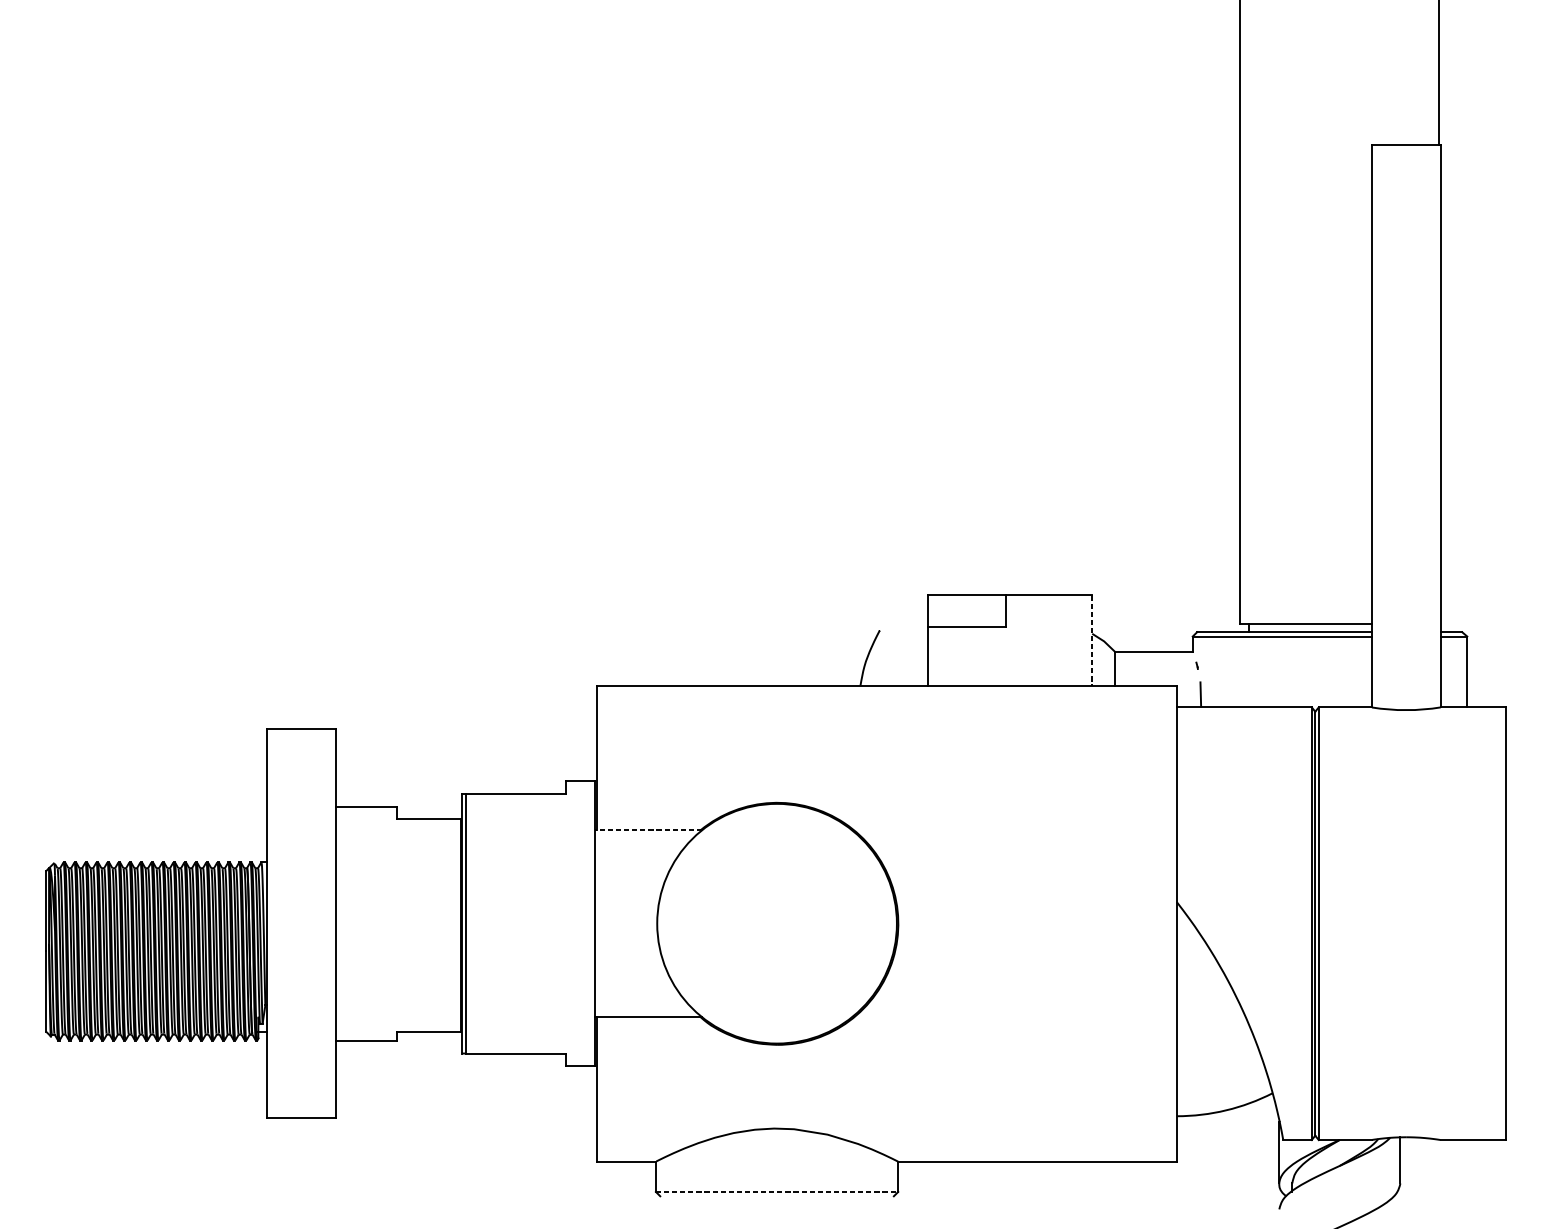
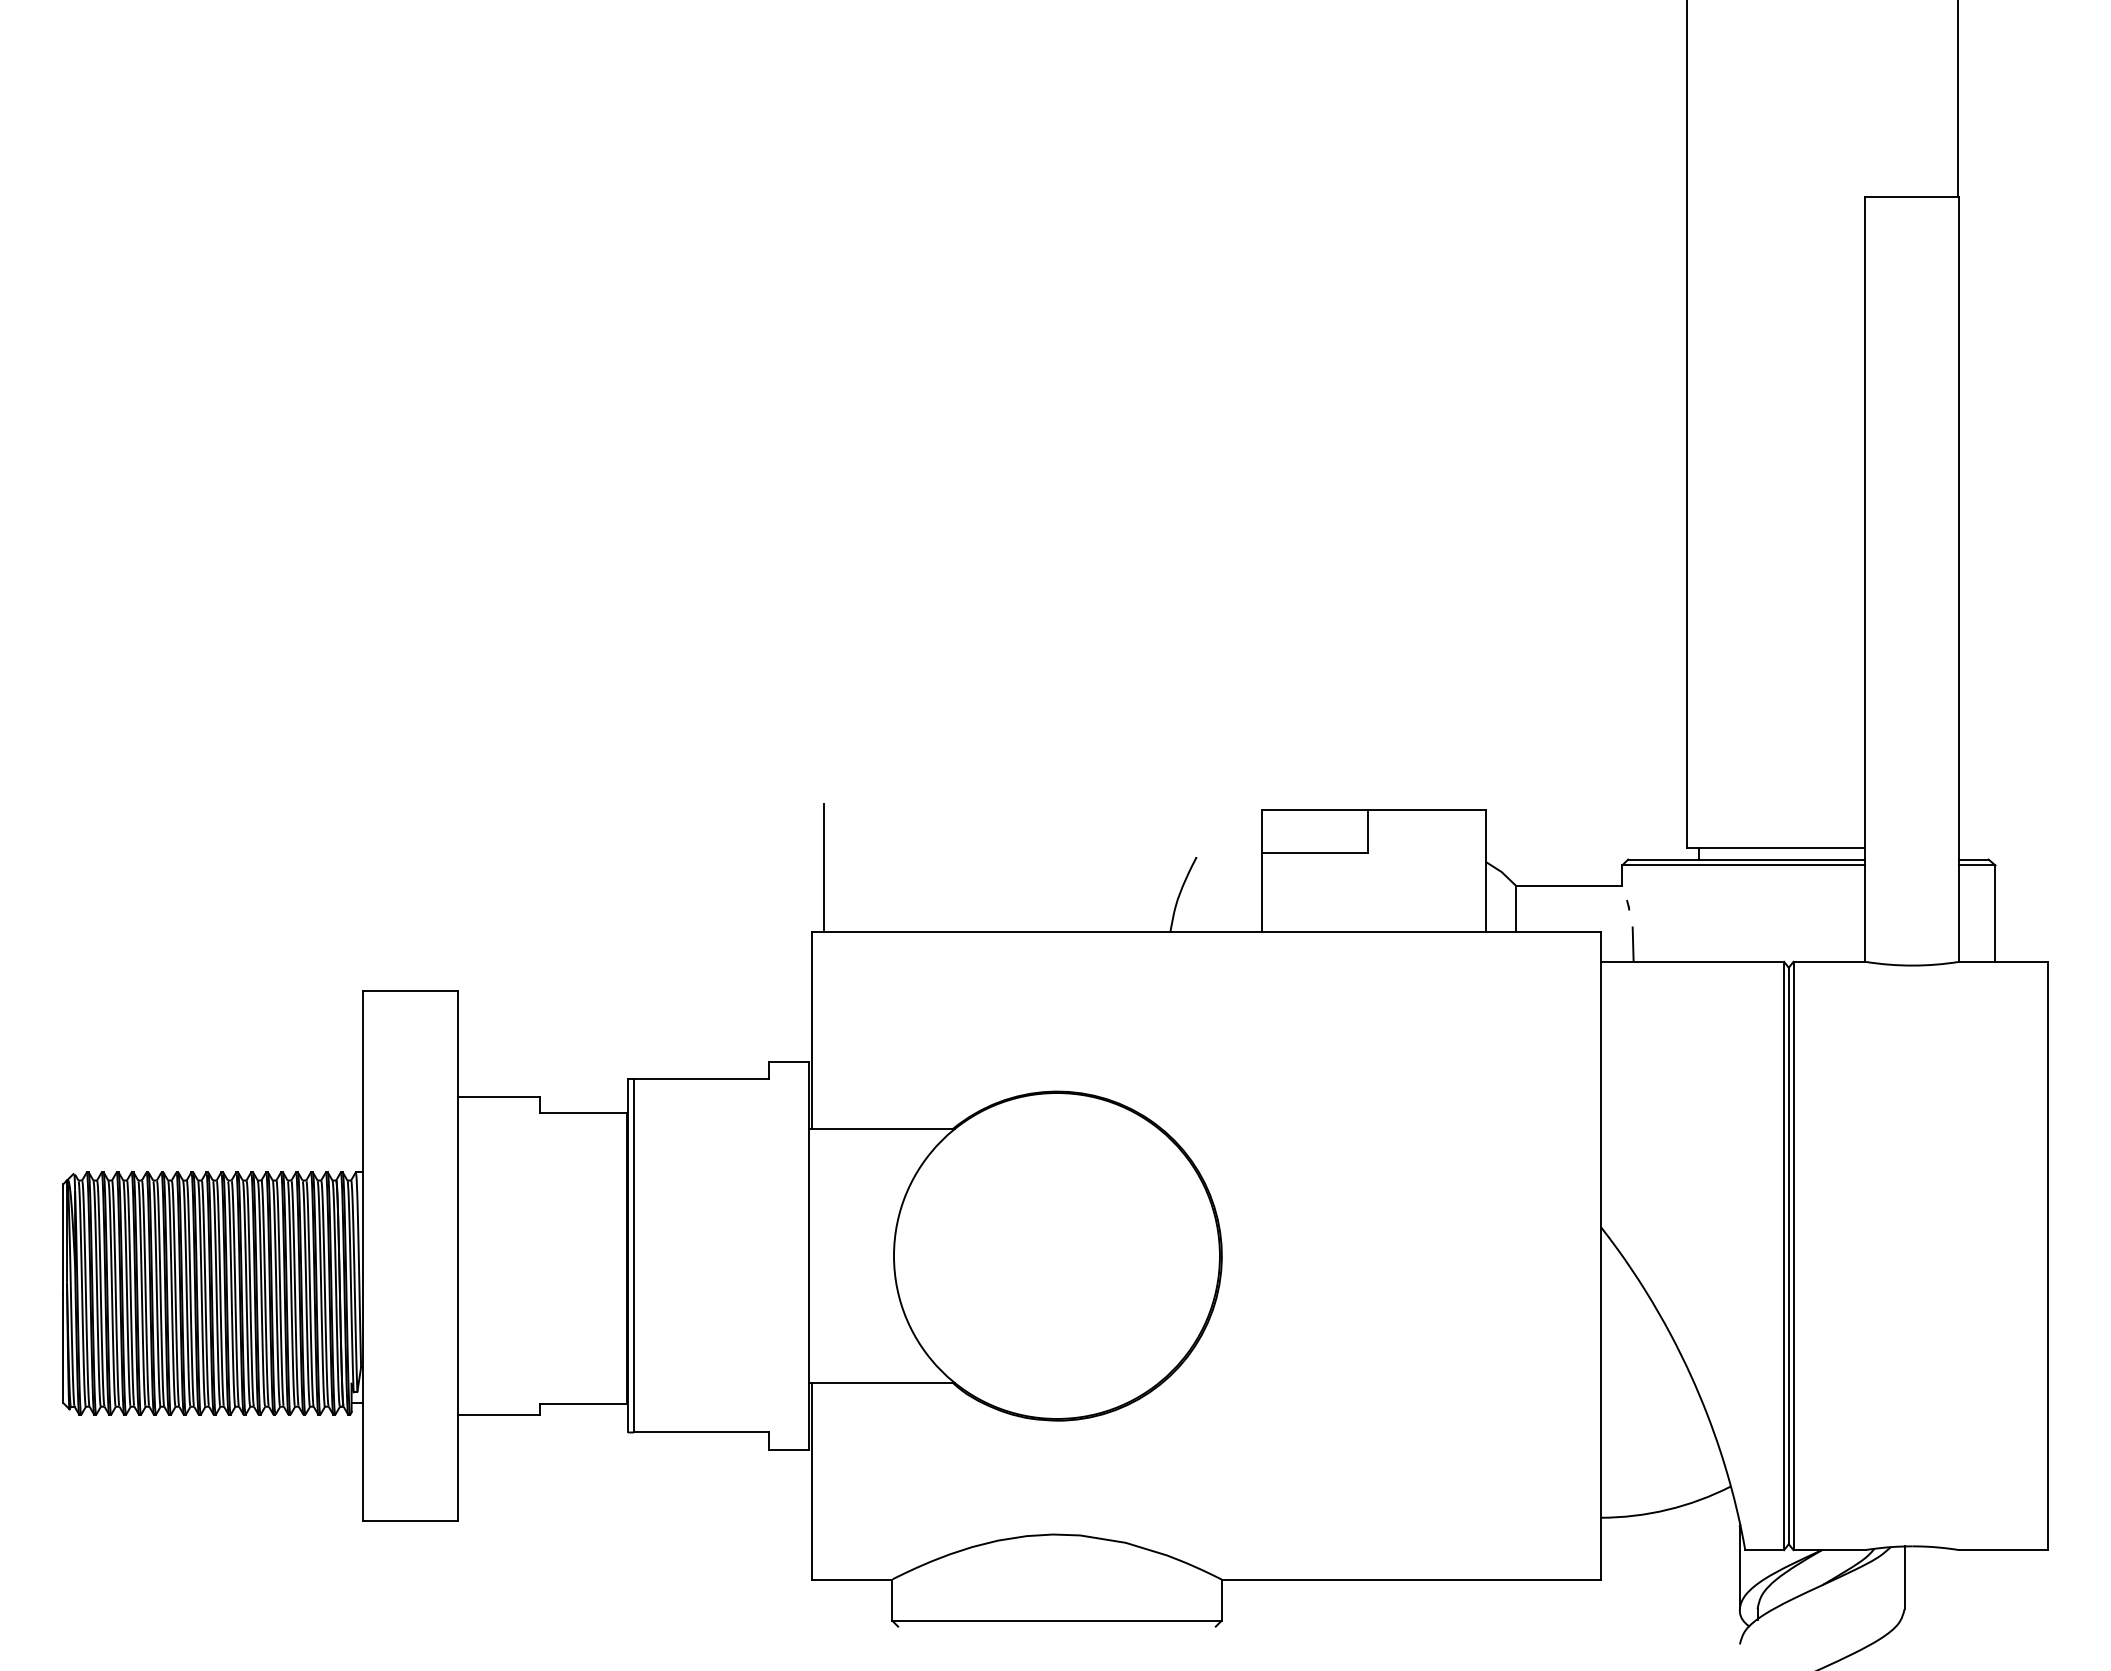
line: (606, 638) -> (824, 867), added
line: (1092, 640) -> (1485, 871), dashed -> solid
line: (648, 829) -> (882, 1128), dashed -> solid
line: (776, 1191) -> (1056, 1620), dashed -> solid

